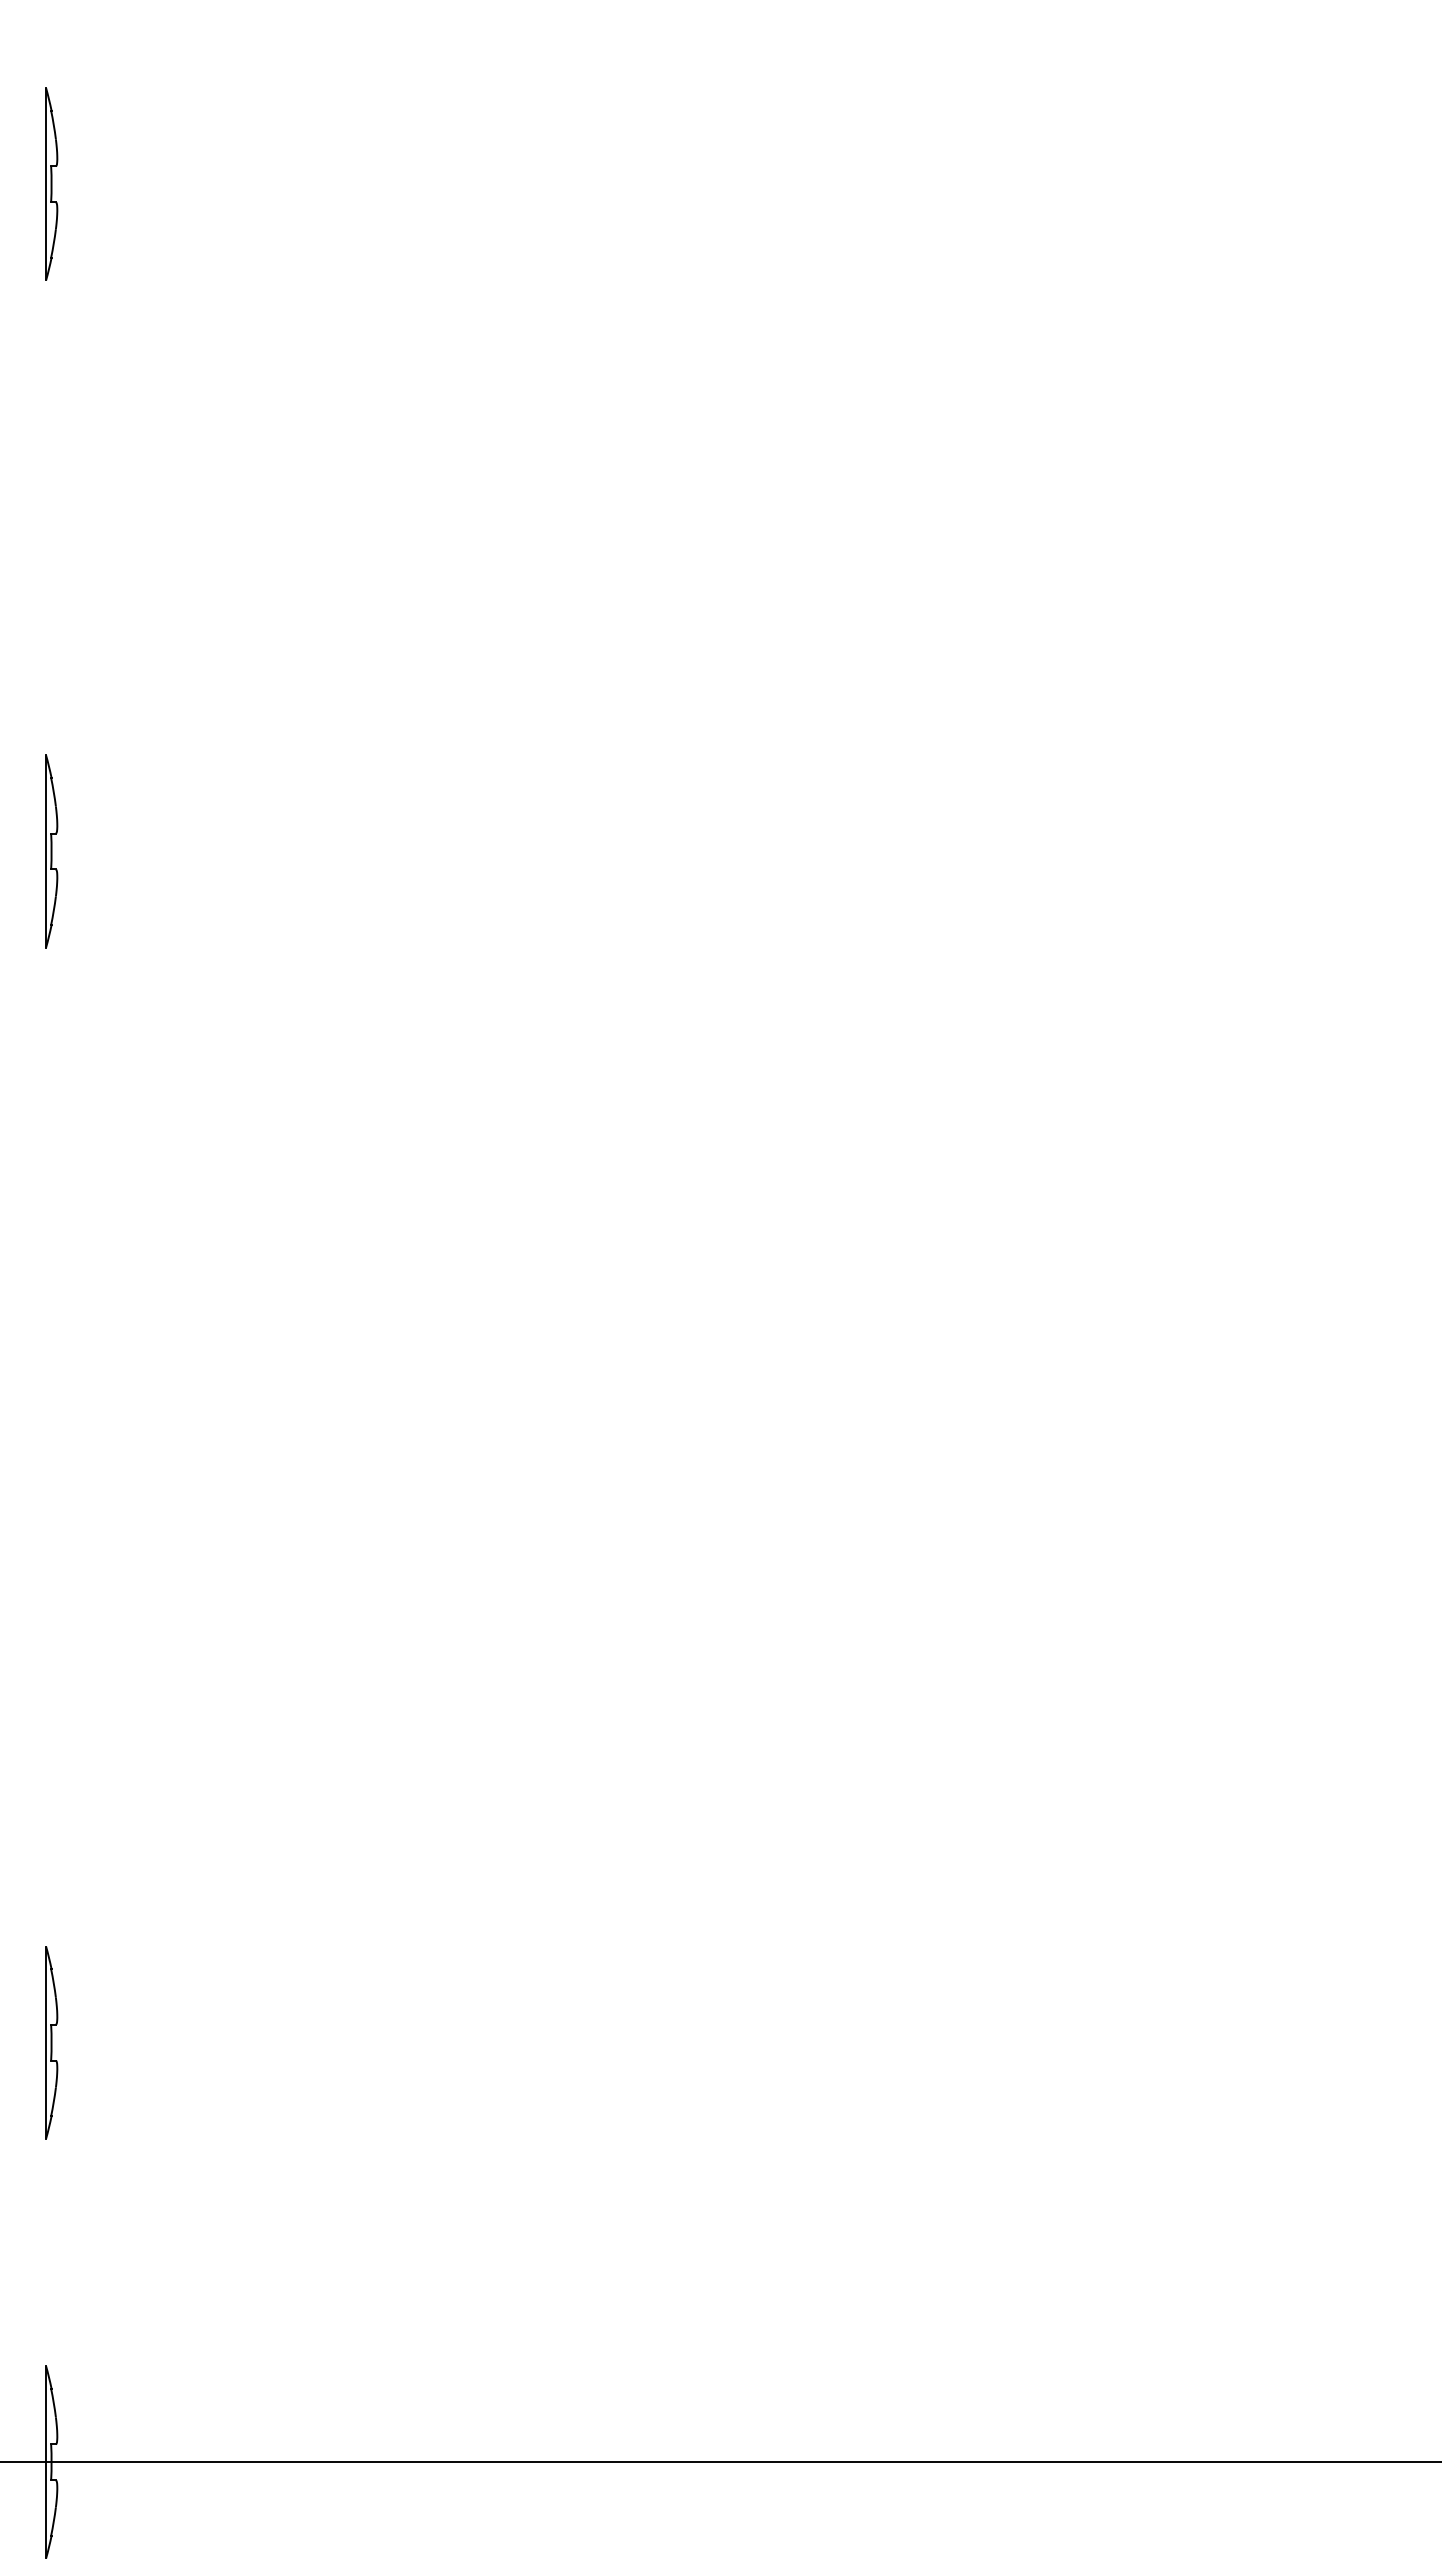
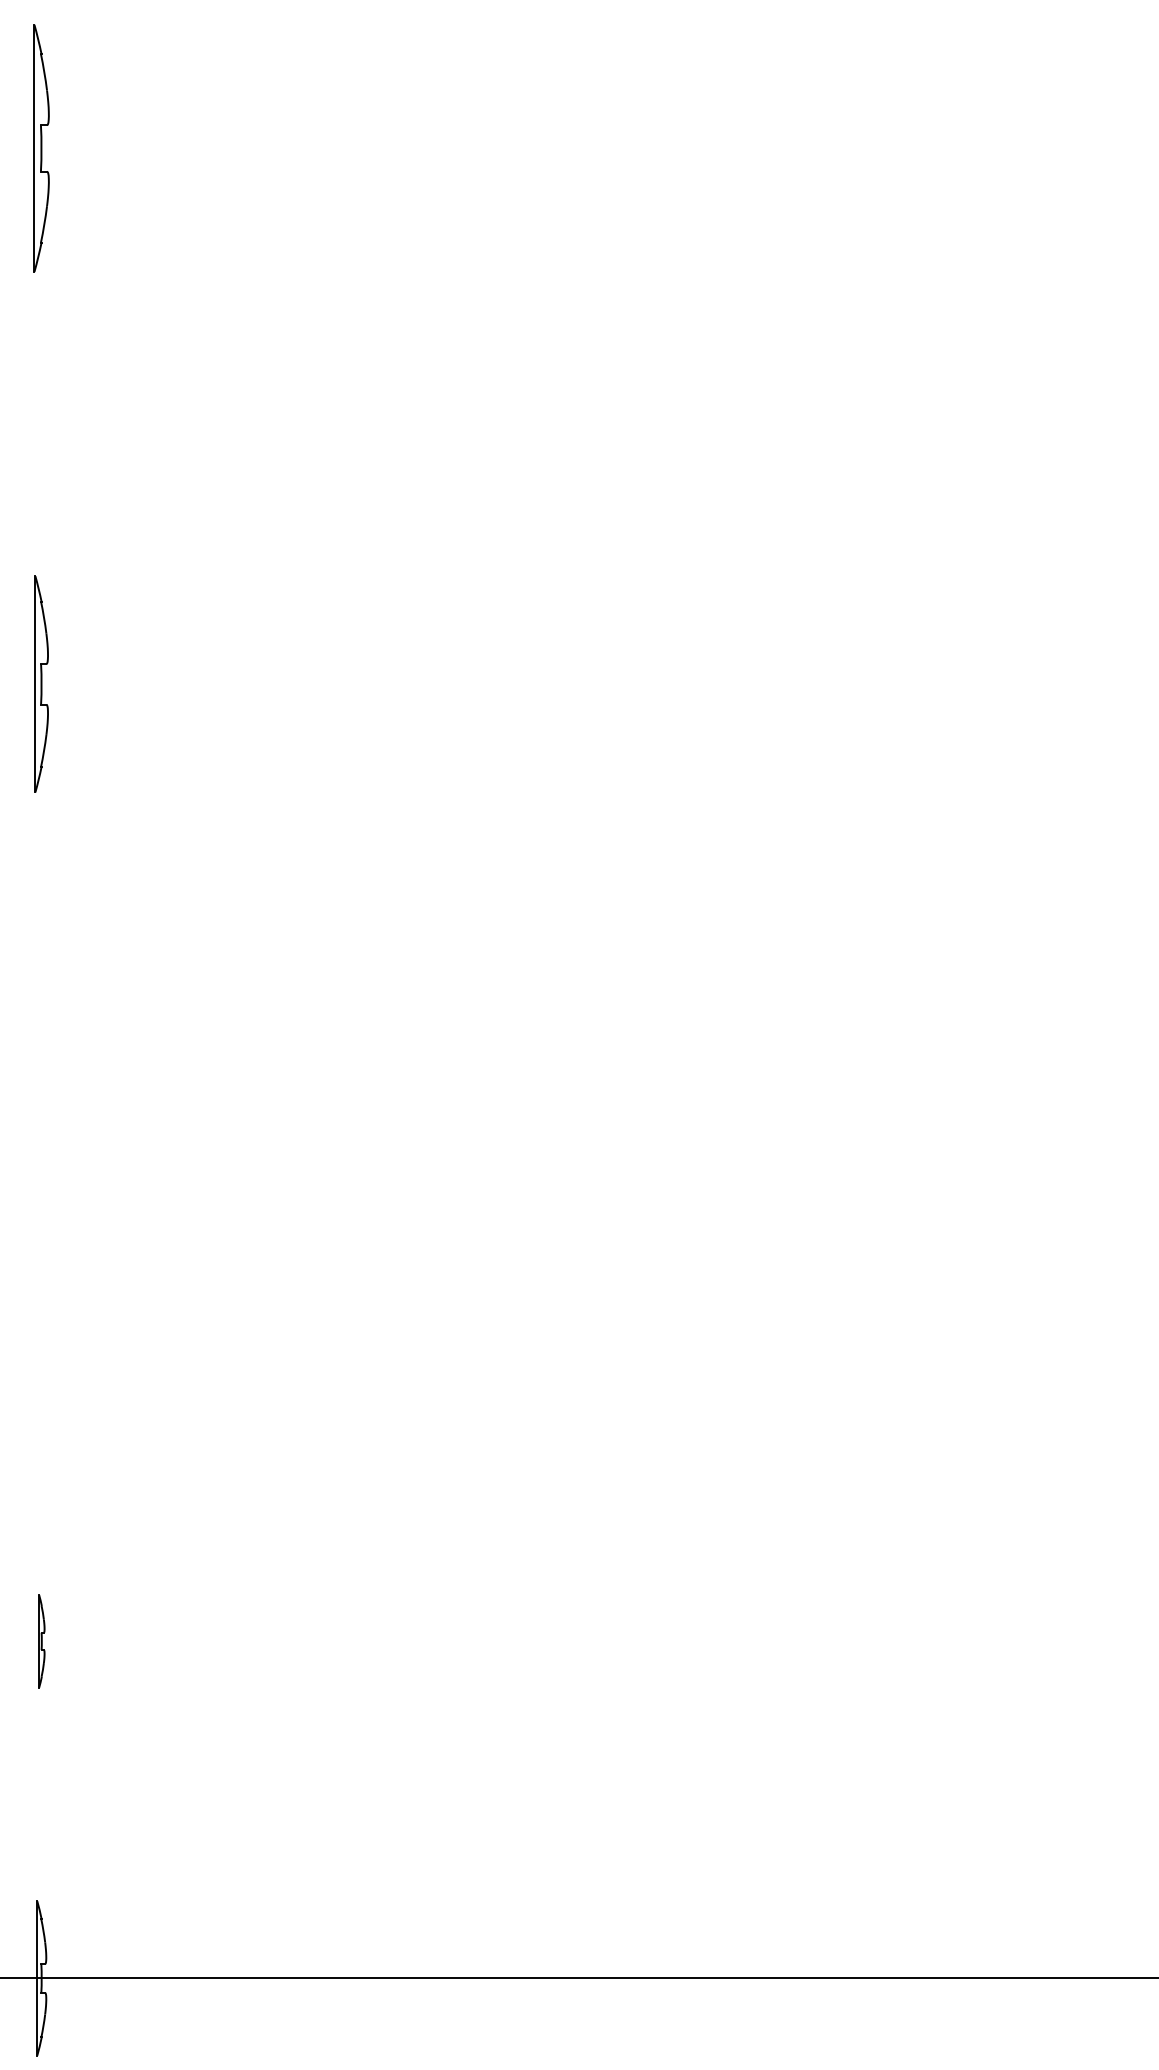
part: (51, 183) -> (41, 147), size x1.6
part: (51, 851) -> (41, 684), size x1.4
part: (51, 2042) -> (41, 1641), size x0.6

